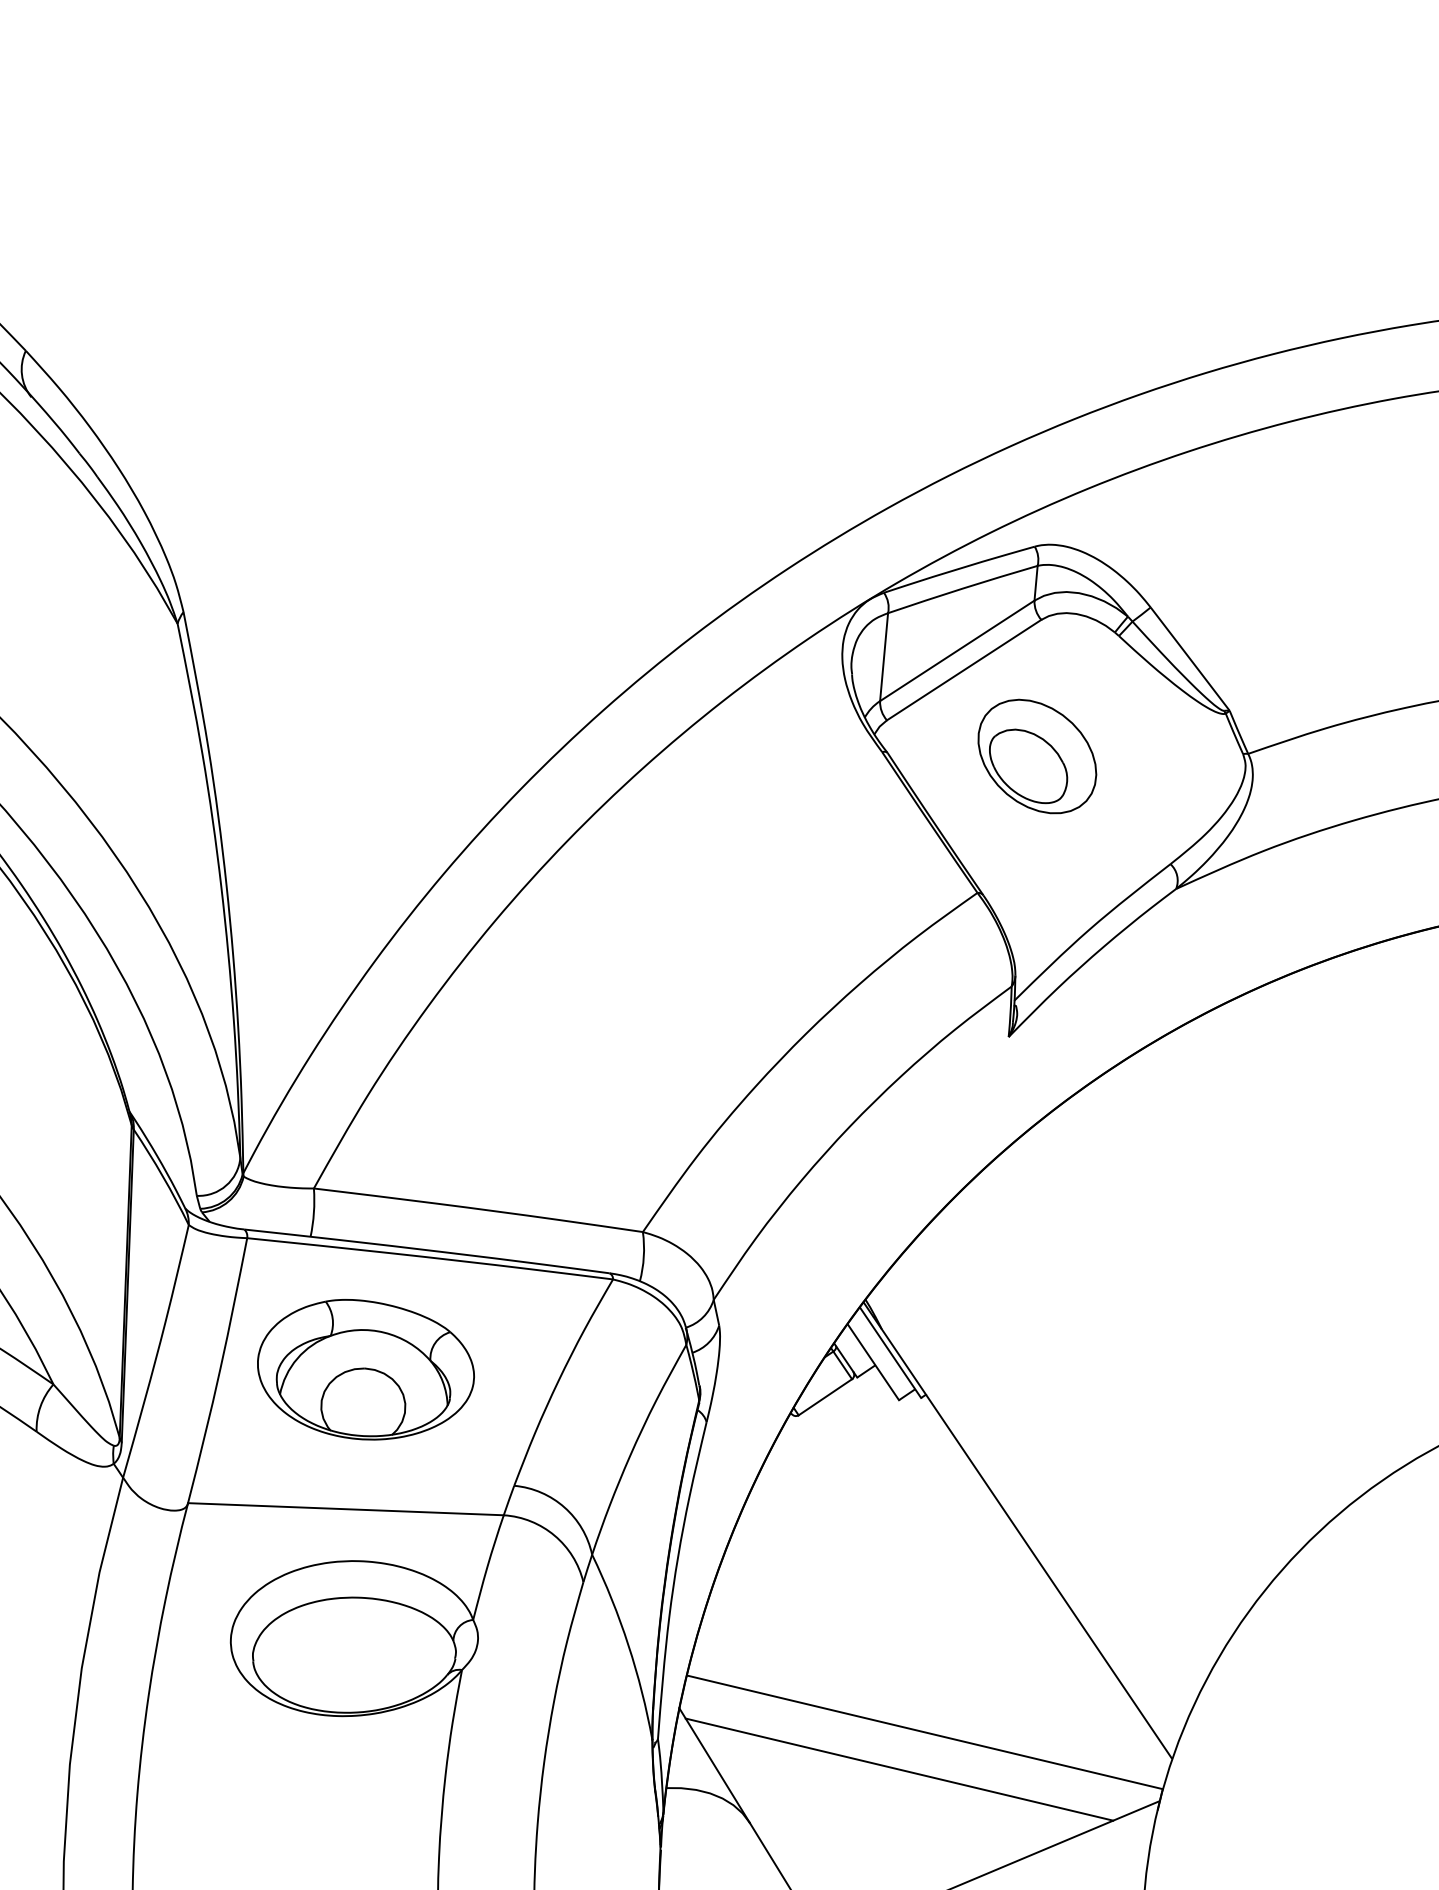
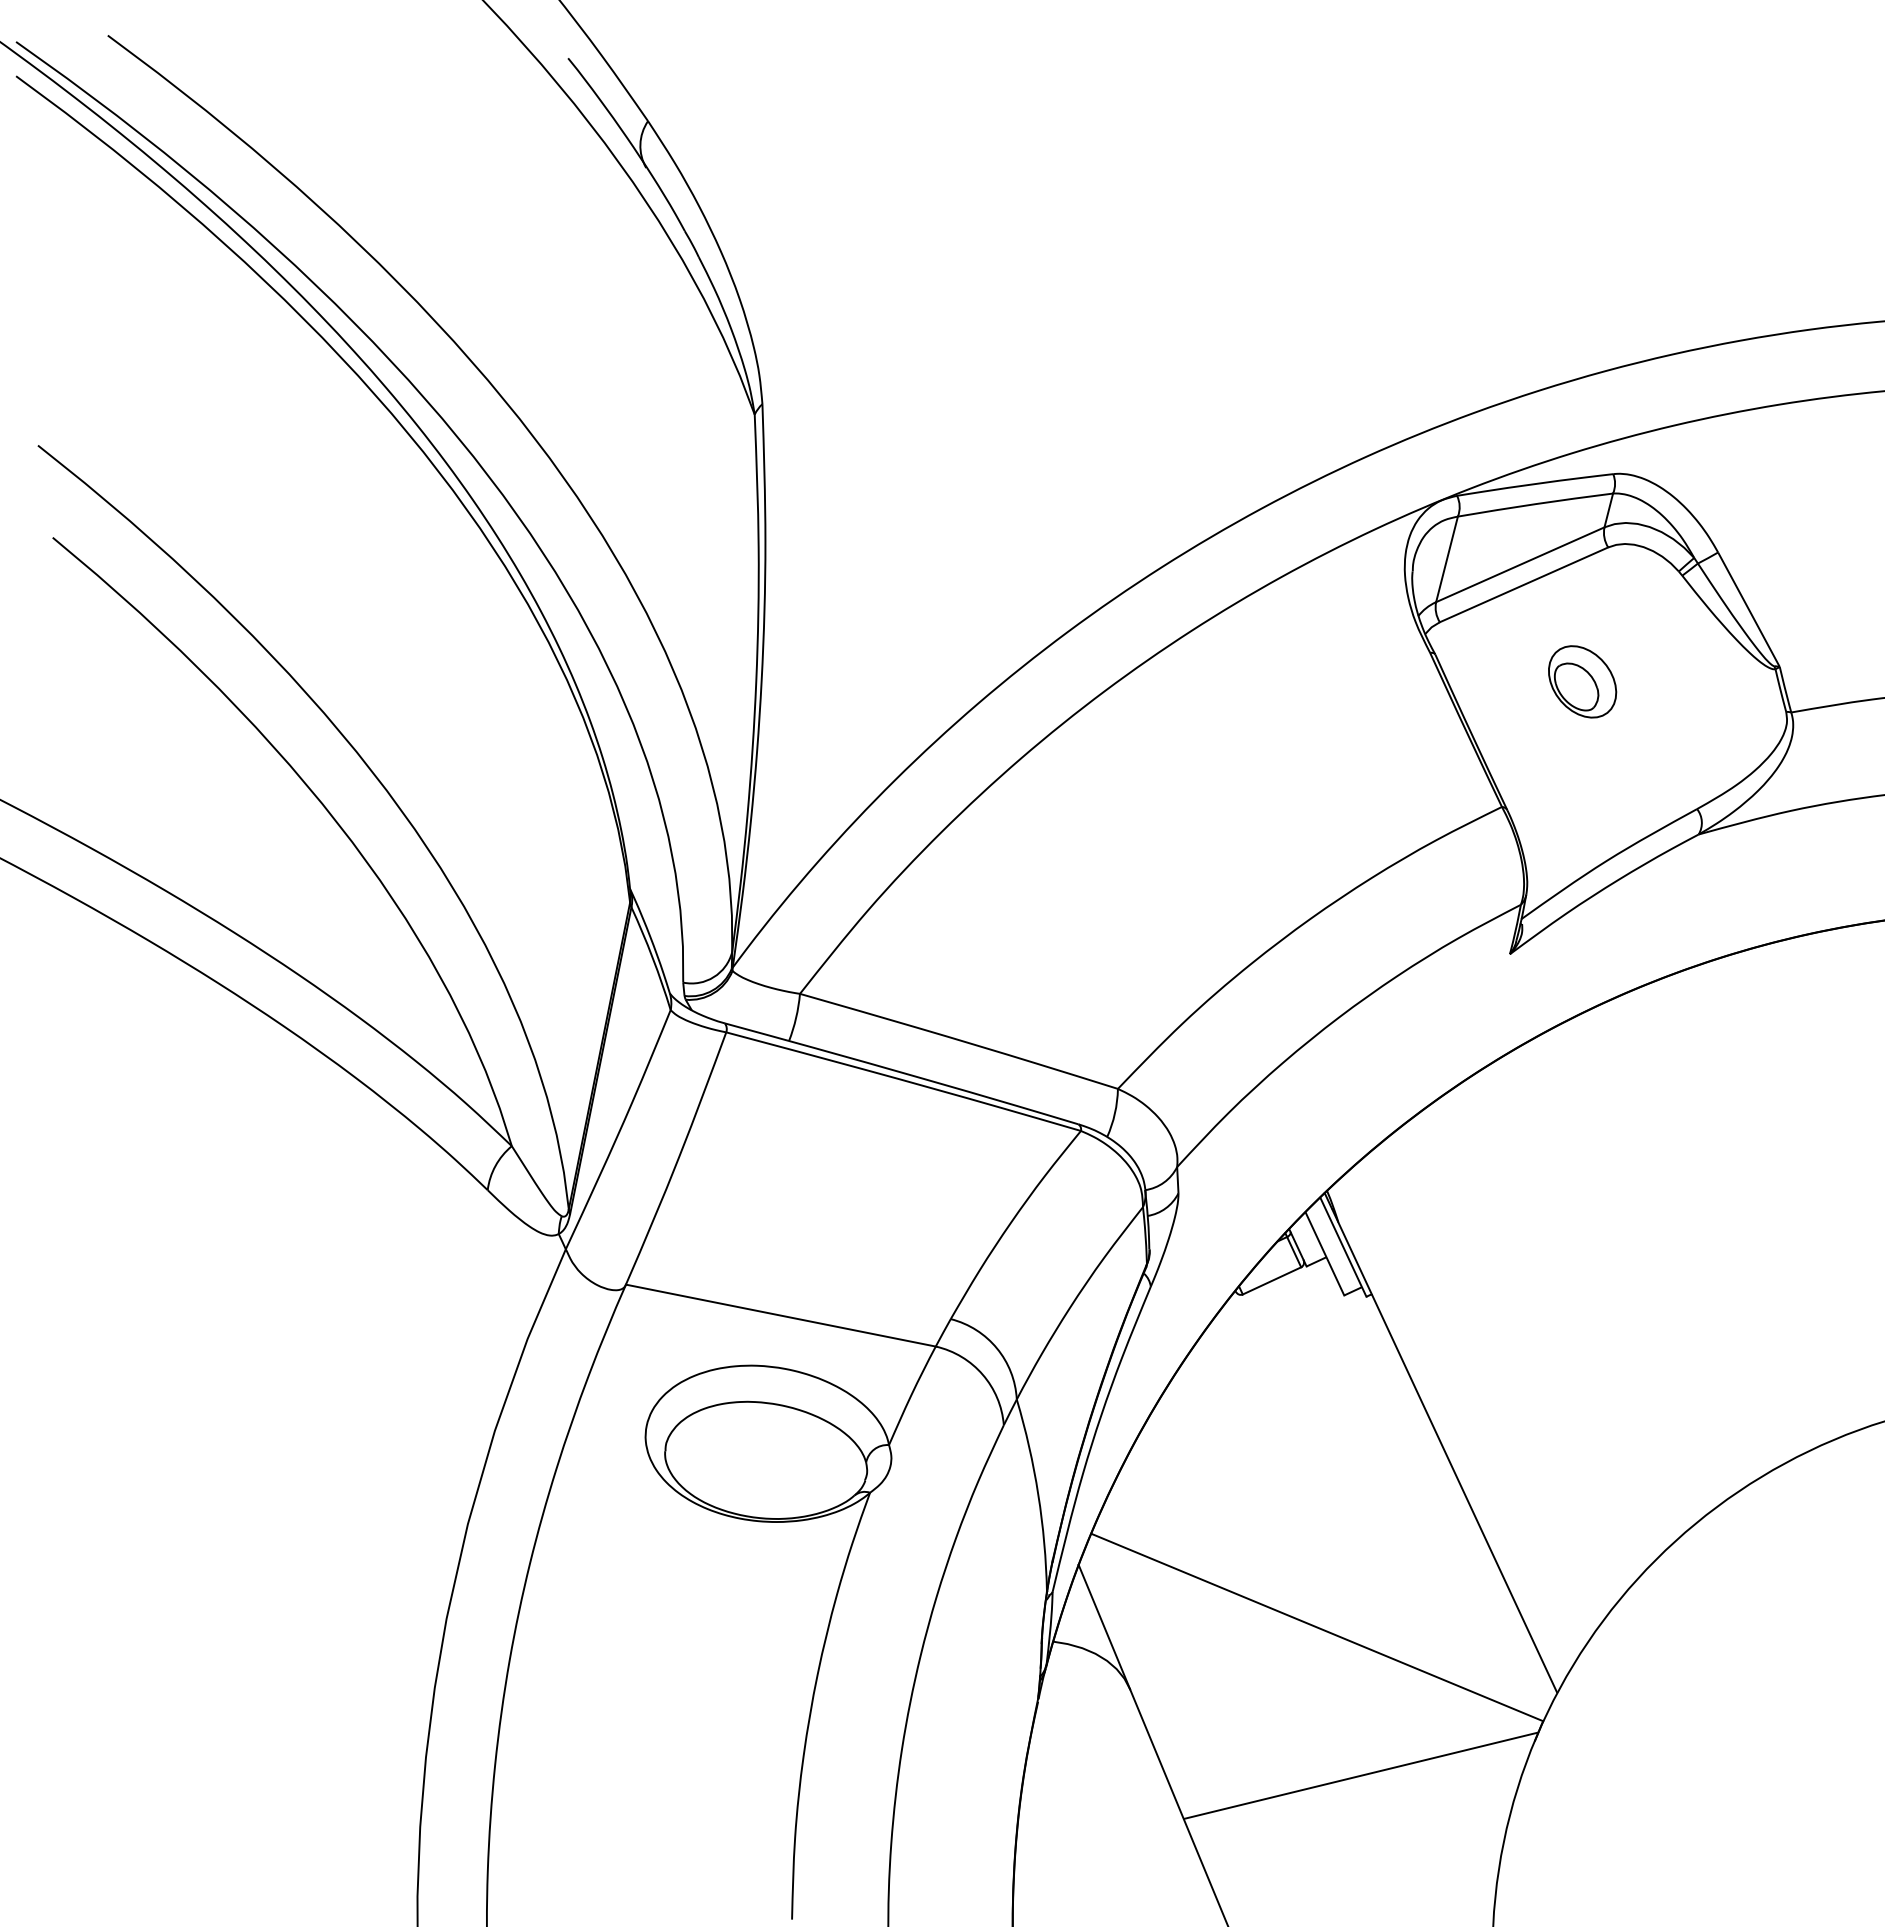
part: (1037, 756) -> (1582, 681), size x0.6
part: (365, 1369) -> (822, 1180), removed
line: (899, 1769) -> (1286, 1660), removed

